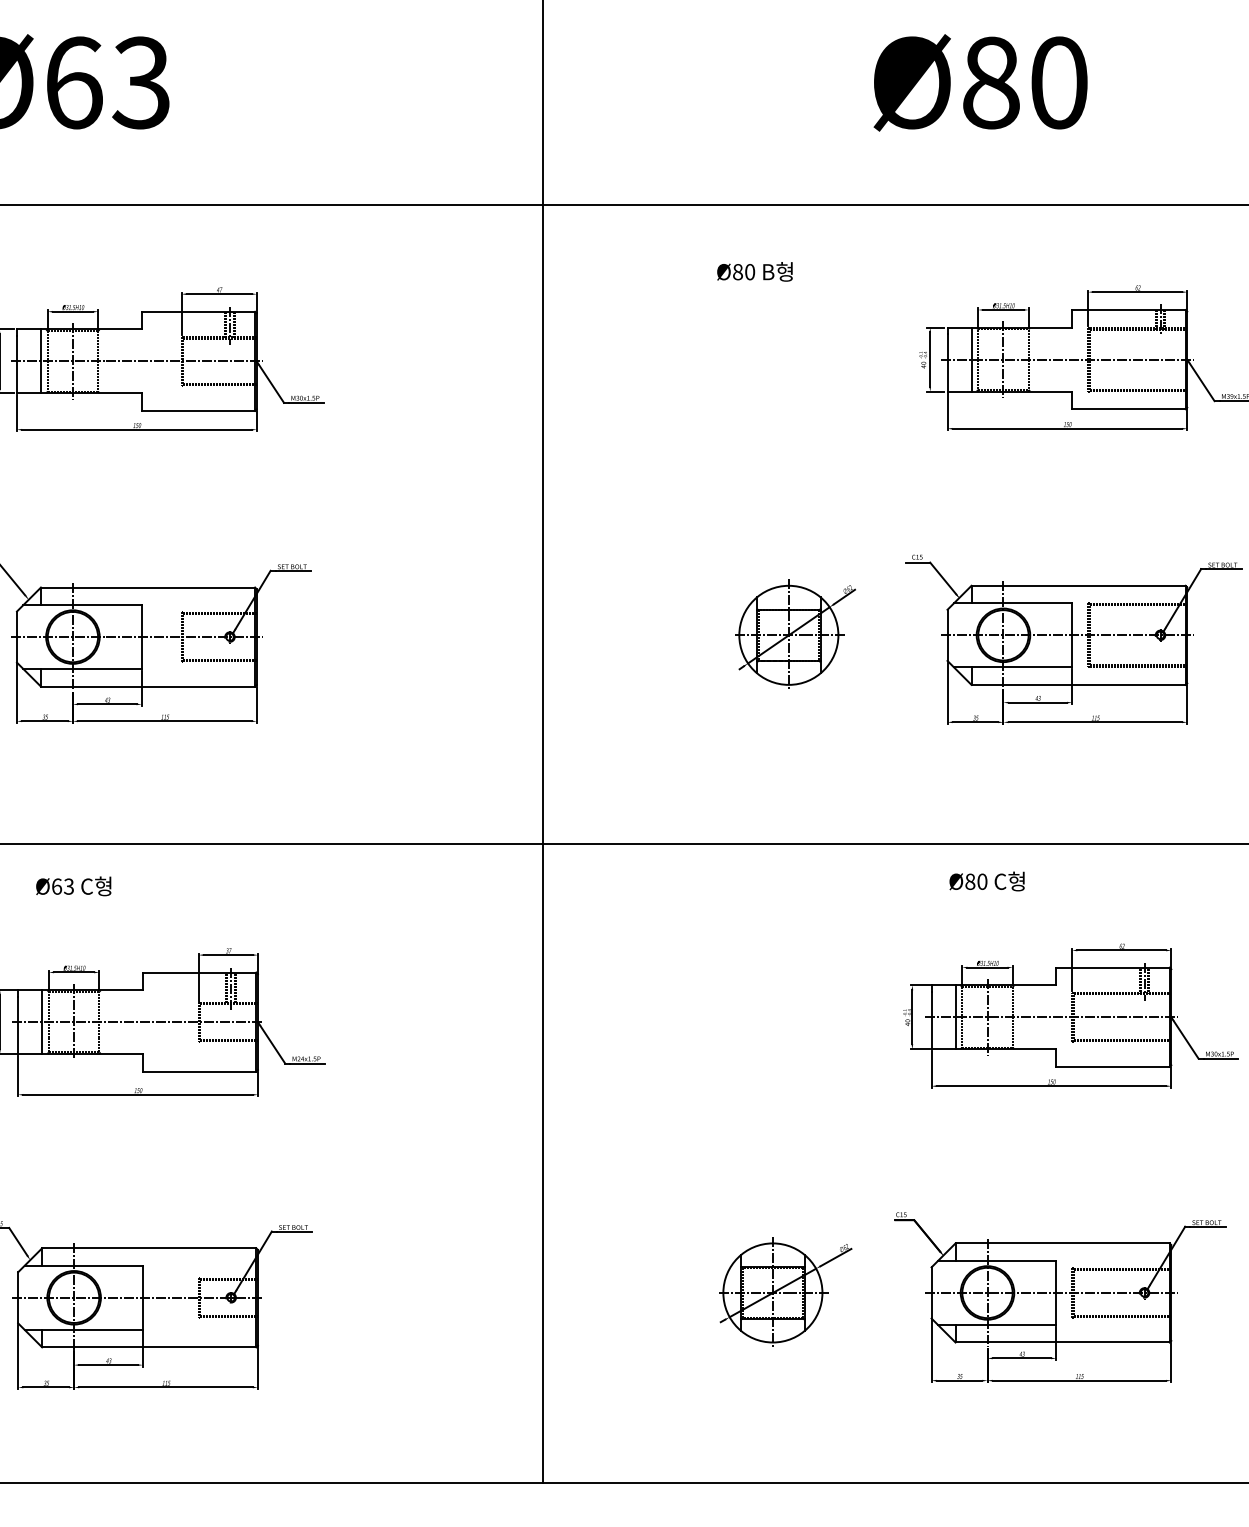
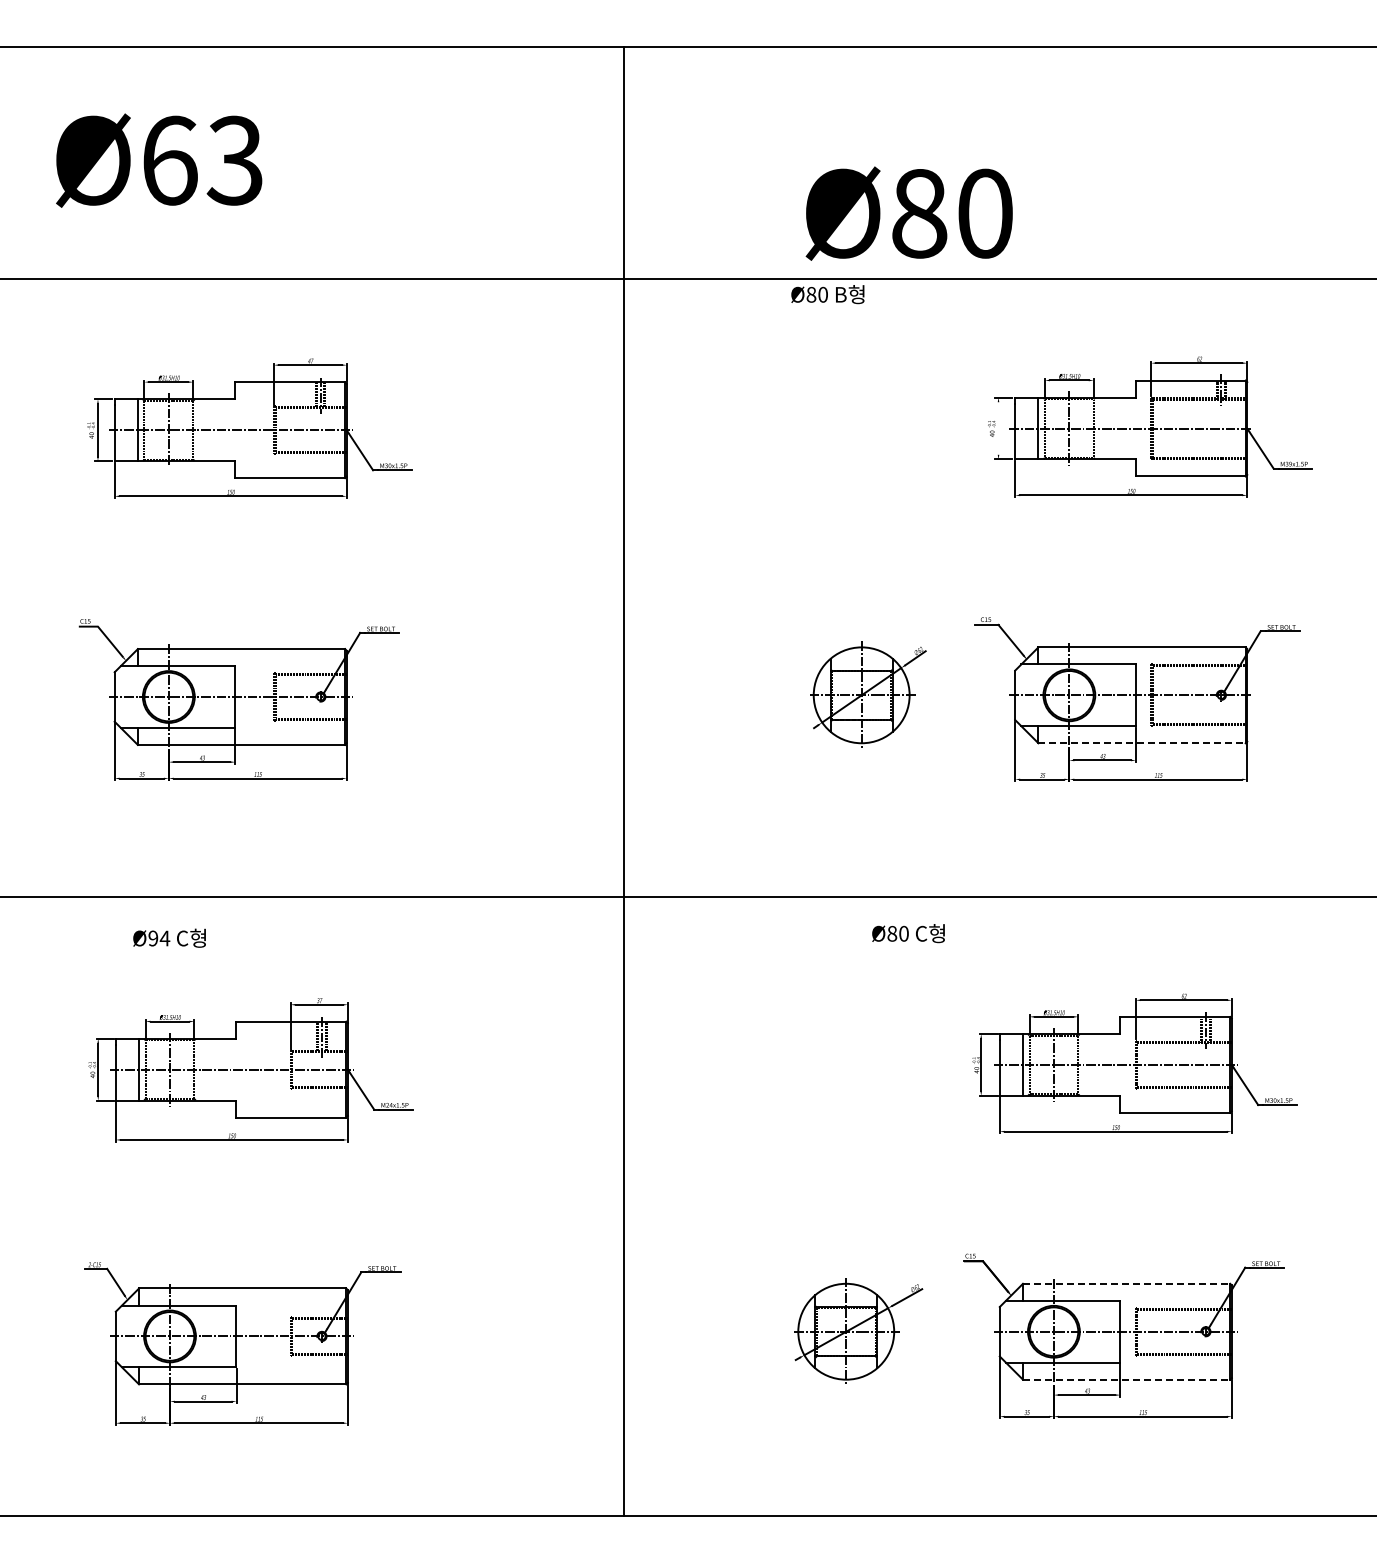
text: (979, 82) -> (908, 213), moved
text: (754, 271) -> (827, 294), moved
line: (930, 359) -> (998, 428), removed
line: (1079, 685) -> (1142, 743), solid -> dashed
text: (987, 881) -> (908, 933), moved
text: (63, 886) -> (159, 938), Ø63 -> Ø94
line: (1062, 1243) -> (1126, 1283), solid -> dashed
line: (1062, 1342) -> (1126, 1379), solid -> dashed

